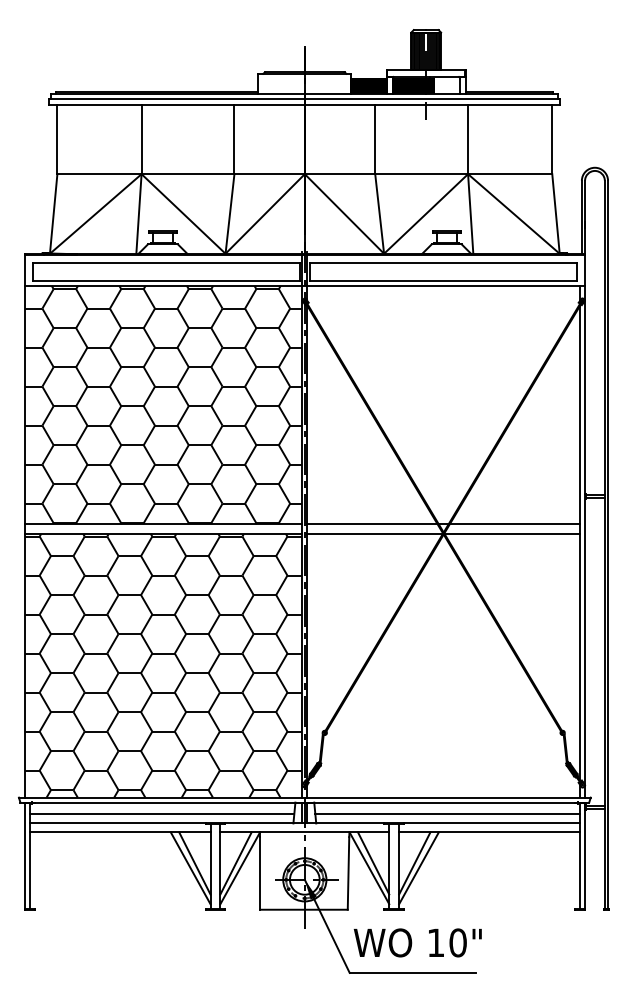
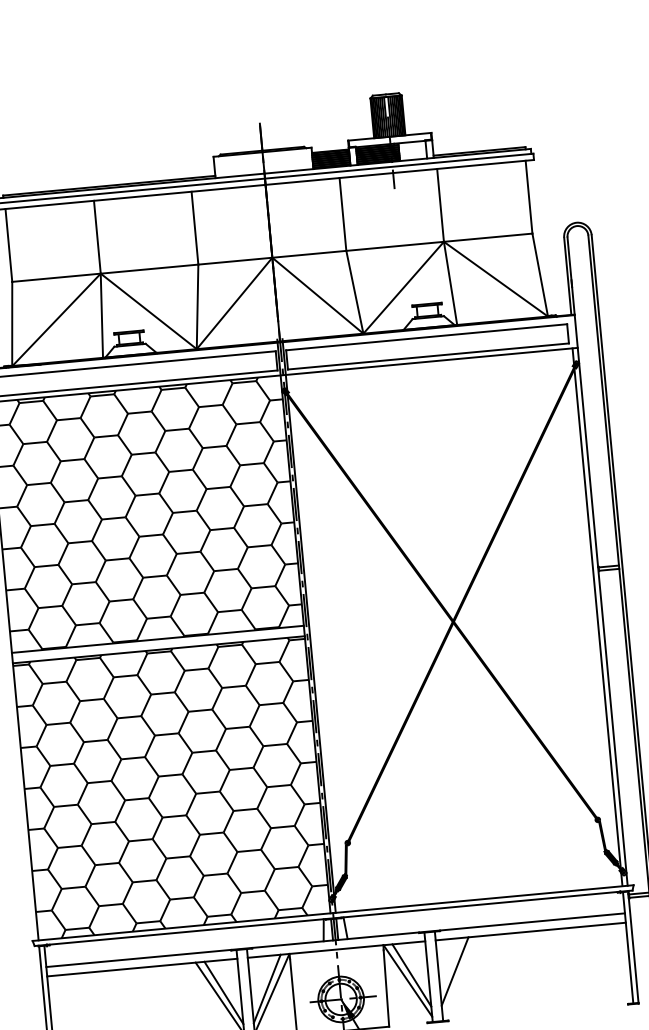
line: (443, 524) -> (452, 612), removed
line: (443, 534) -> (453, 622), removed
line: (161, 813) -> (184, 943), removed
line: (447, 813) -> (484, 915), removed
line: (418, 868) -> (459, 976), removed

